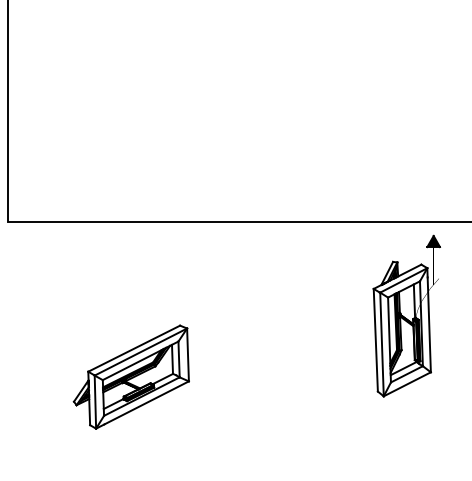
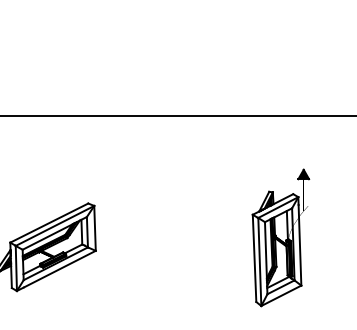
part: (406, 315) -> (280, 237), moved

